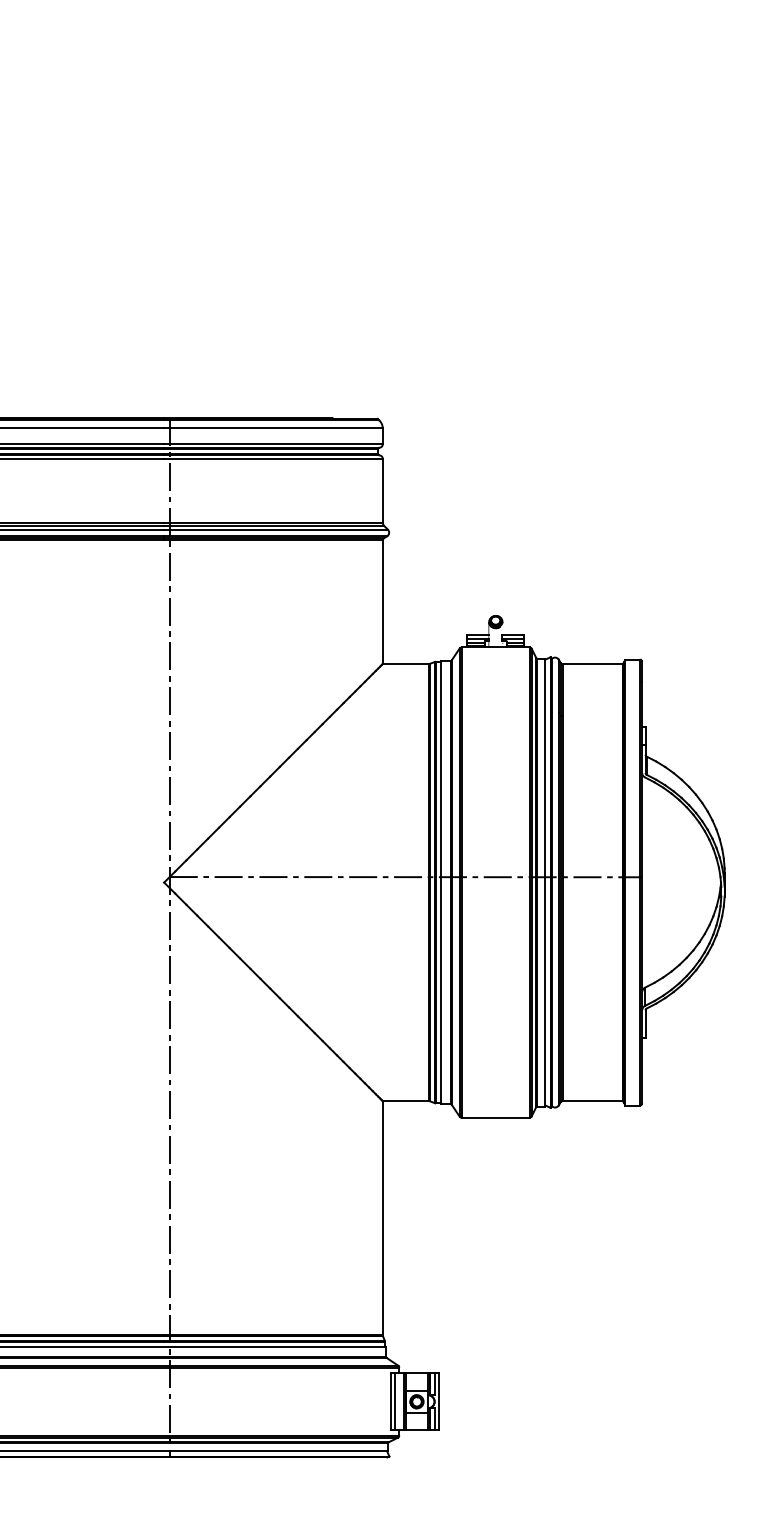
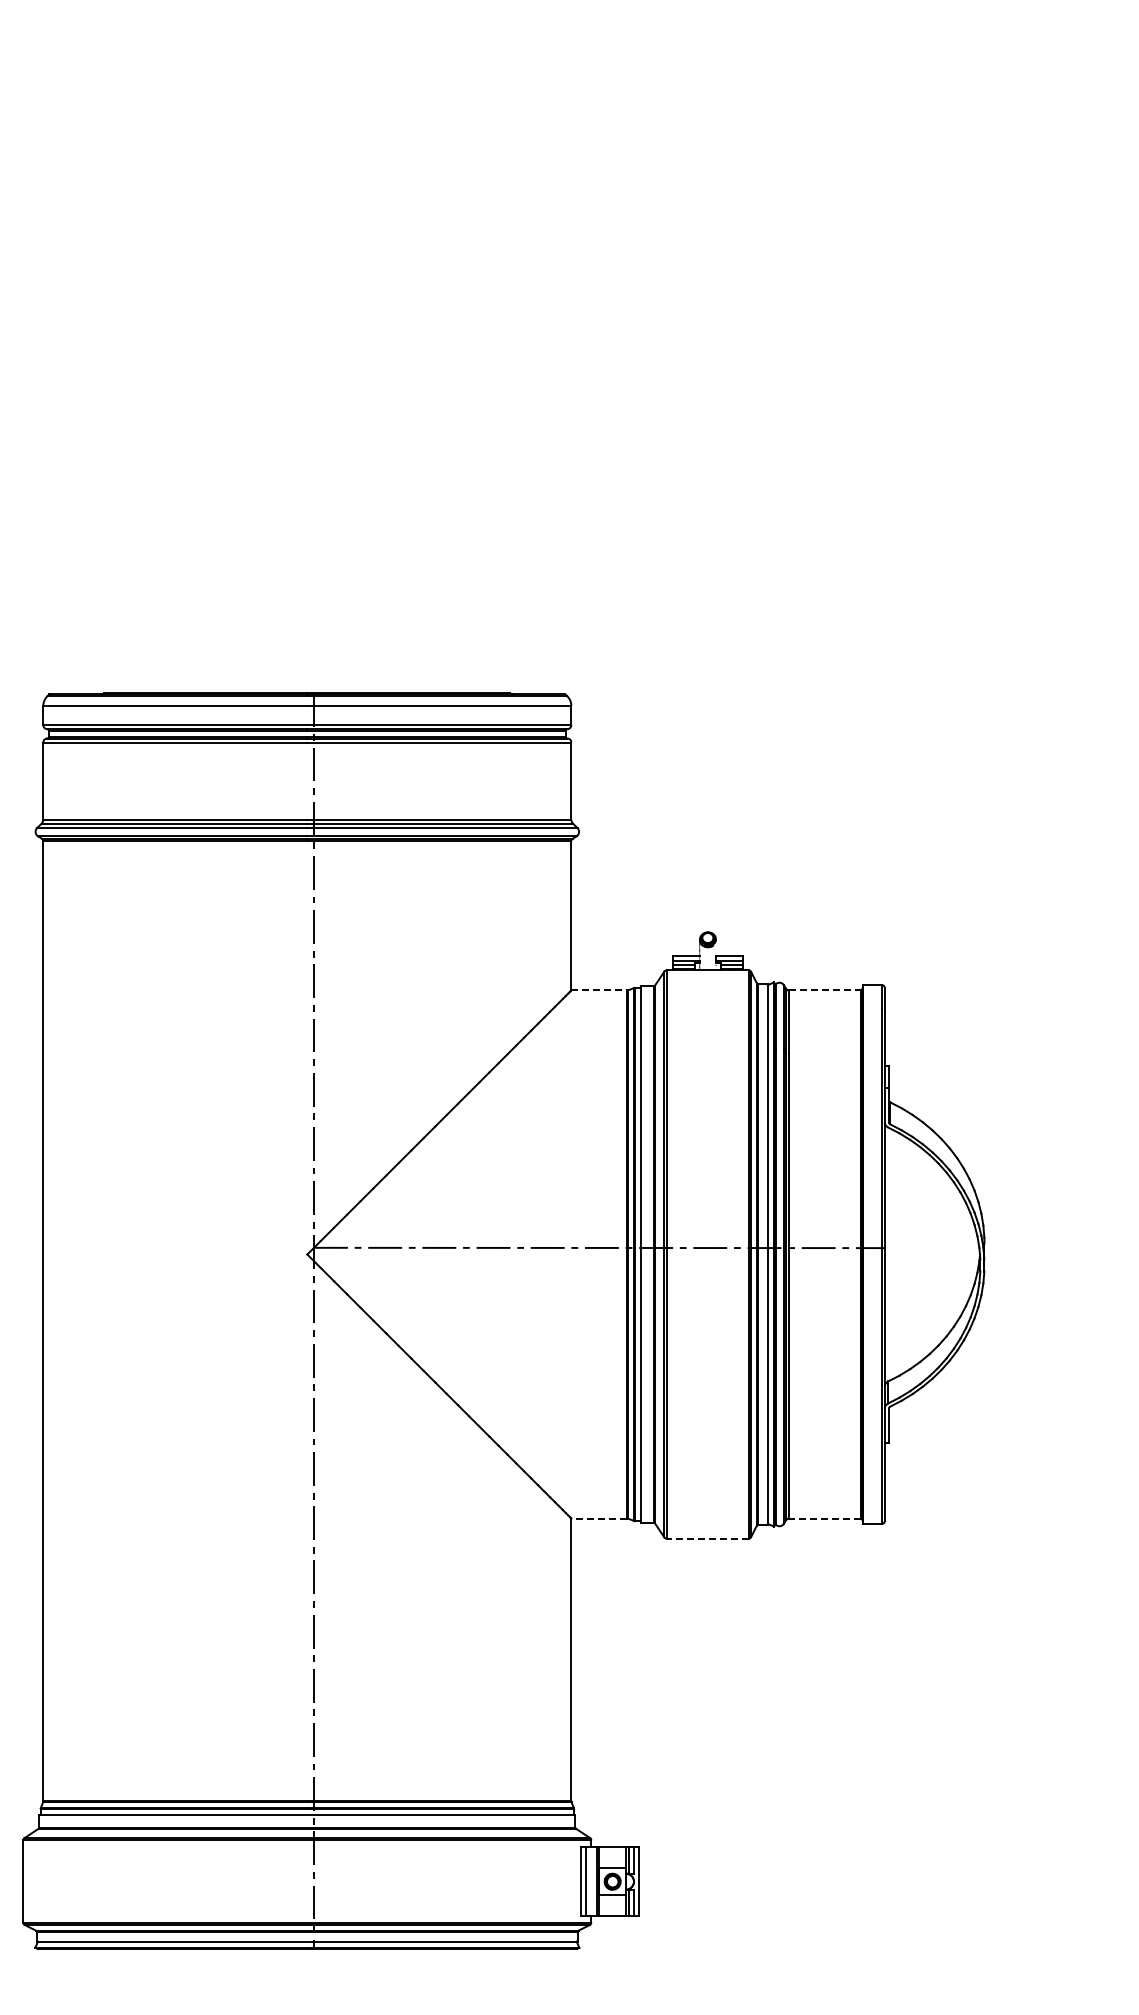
line: (406, 664) -> (599, 990), solid -> dashed
line: (593, 664) -> (825, 990), solid -> dashed
line: (405, 1101) -> (598, 1518), solid -> dashed
line: (592, 1101) -> (824, 1518), solid -> dashed
line: (495, 1117) -> (707, 1538), solid -> dashed

